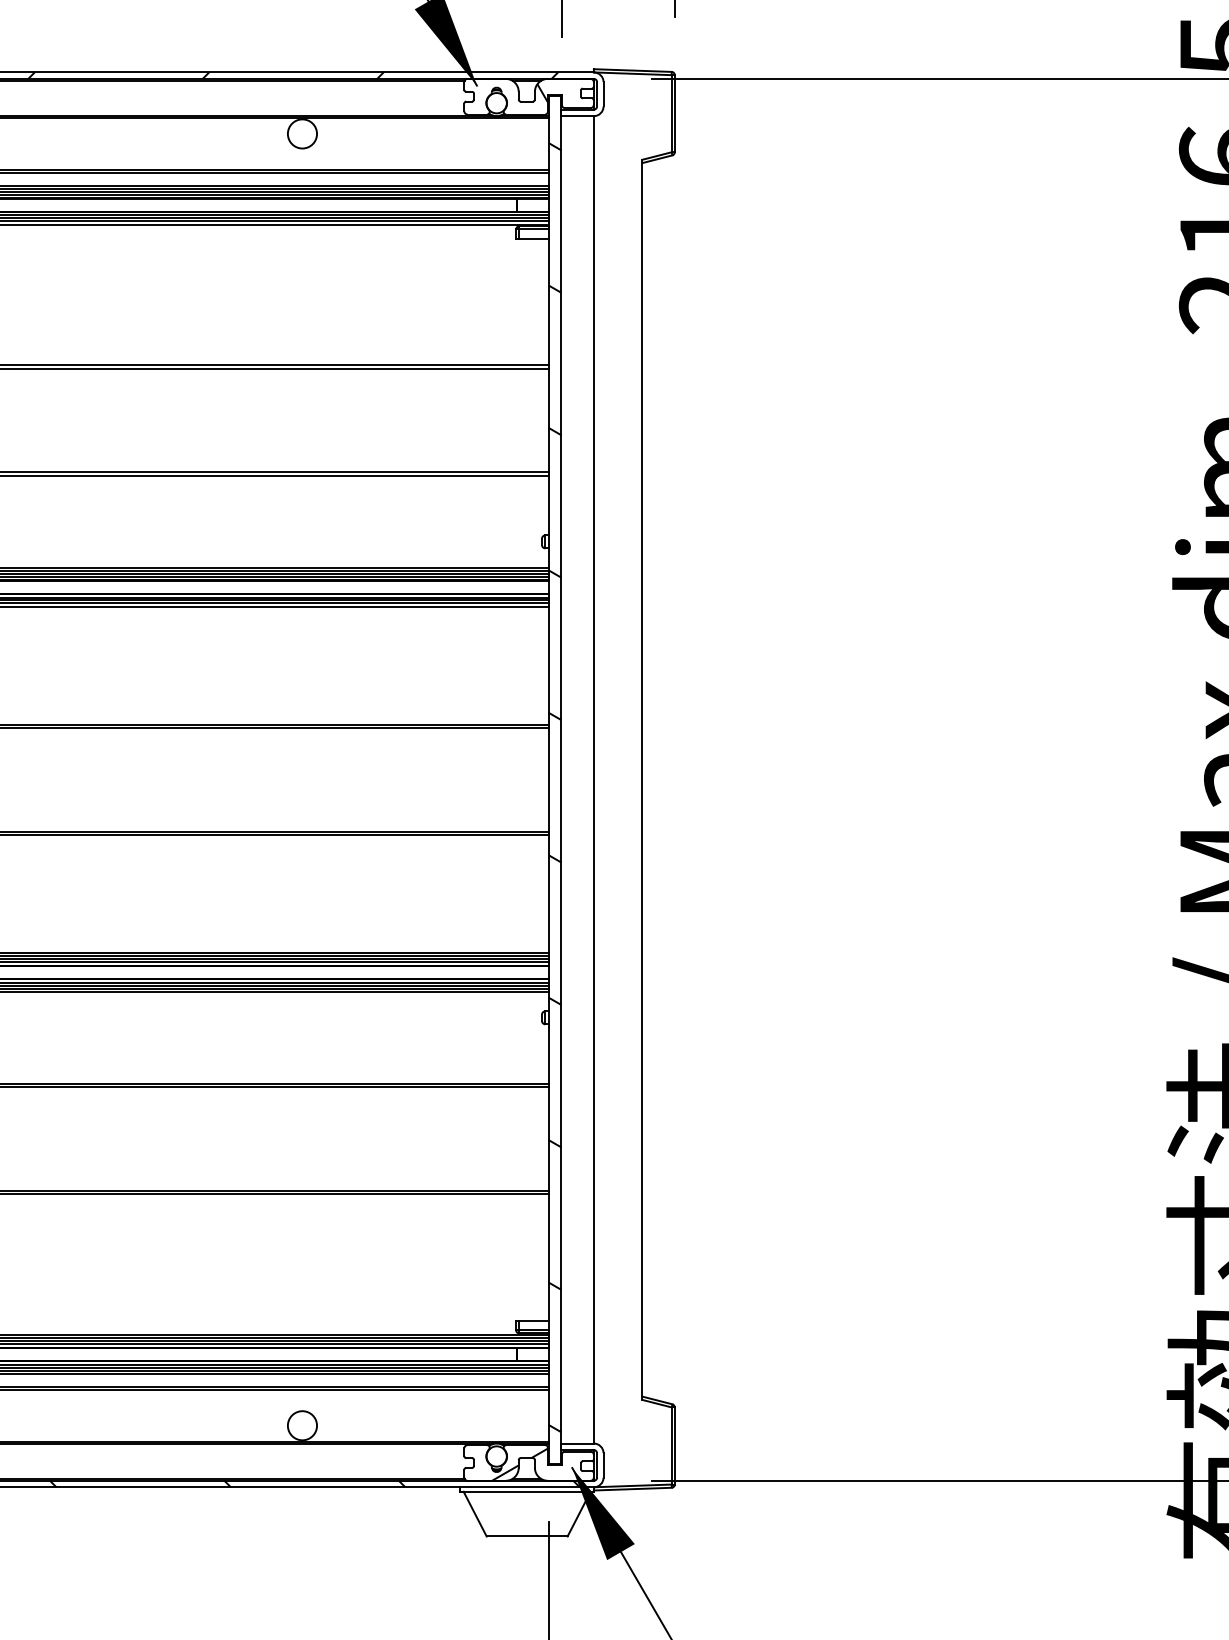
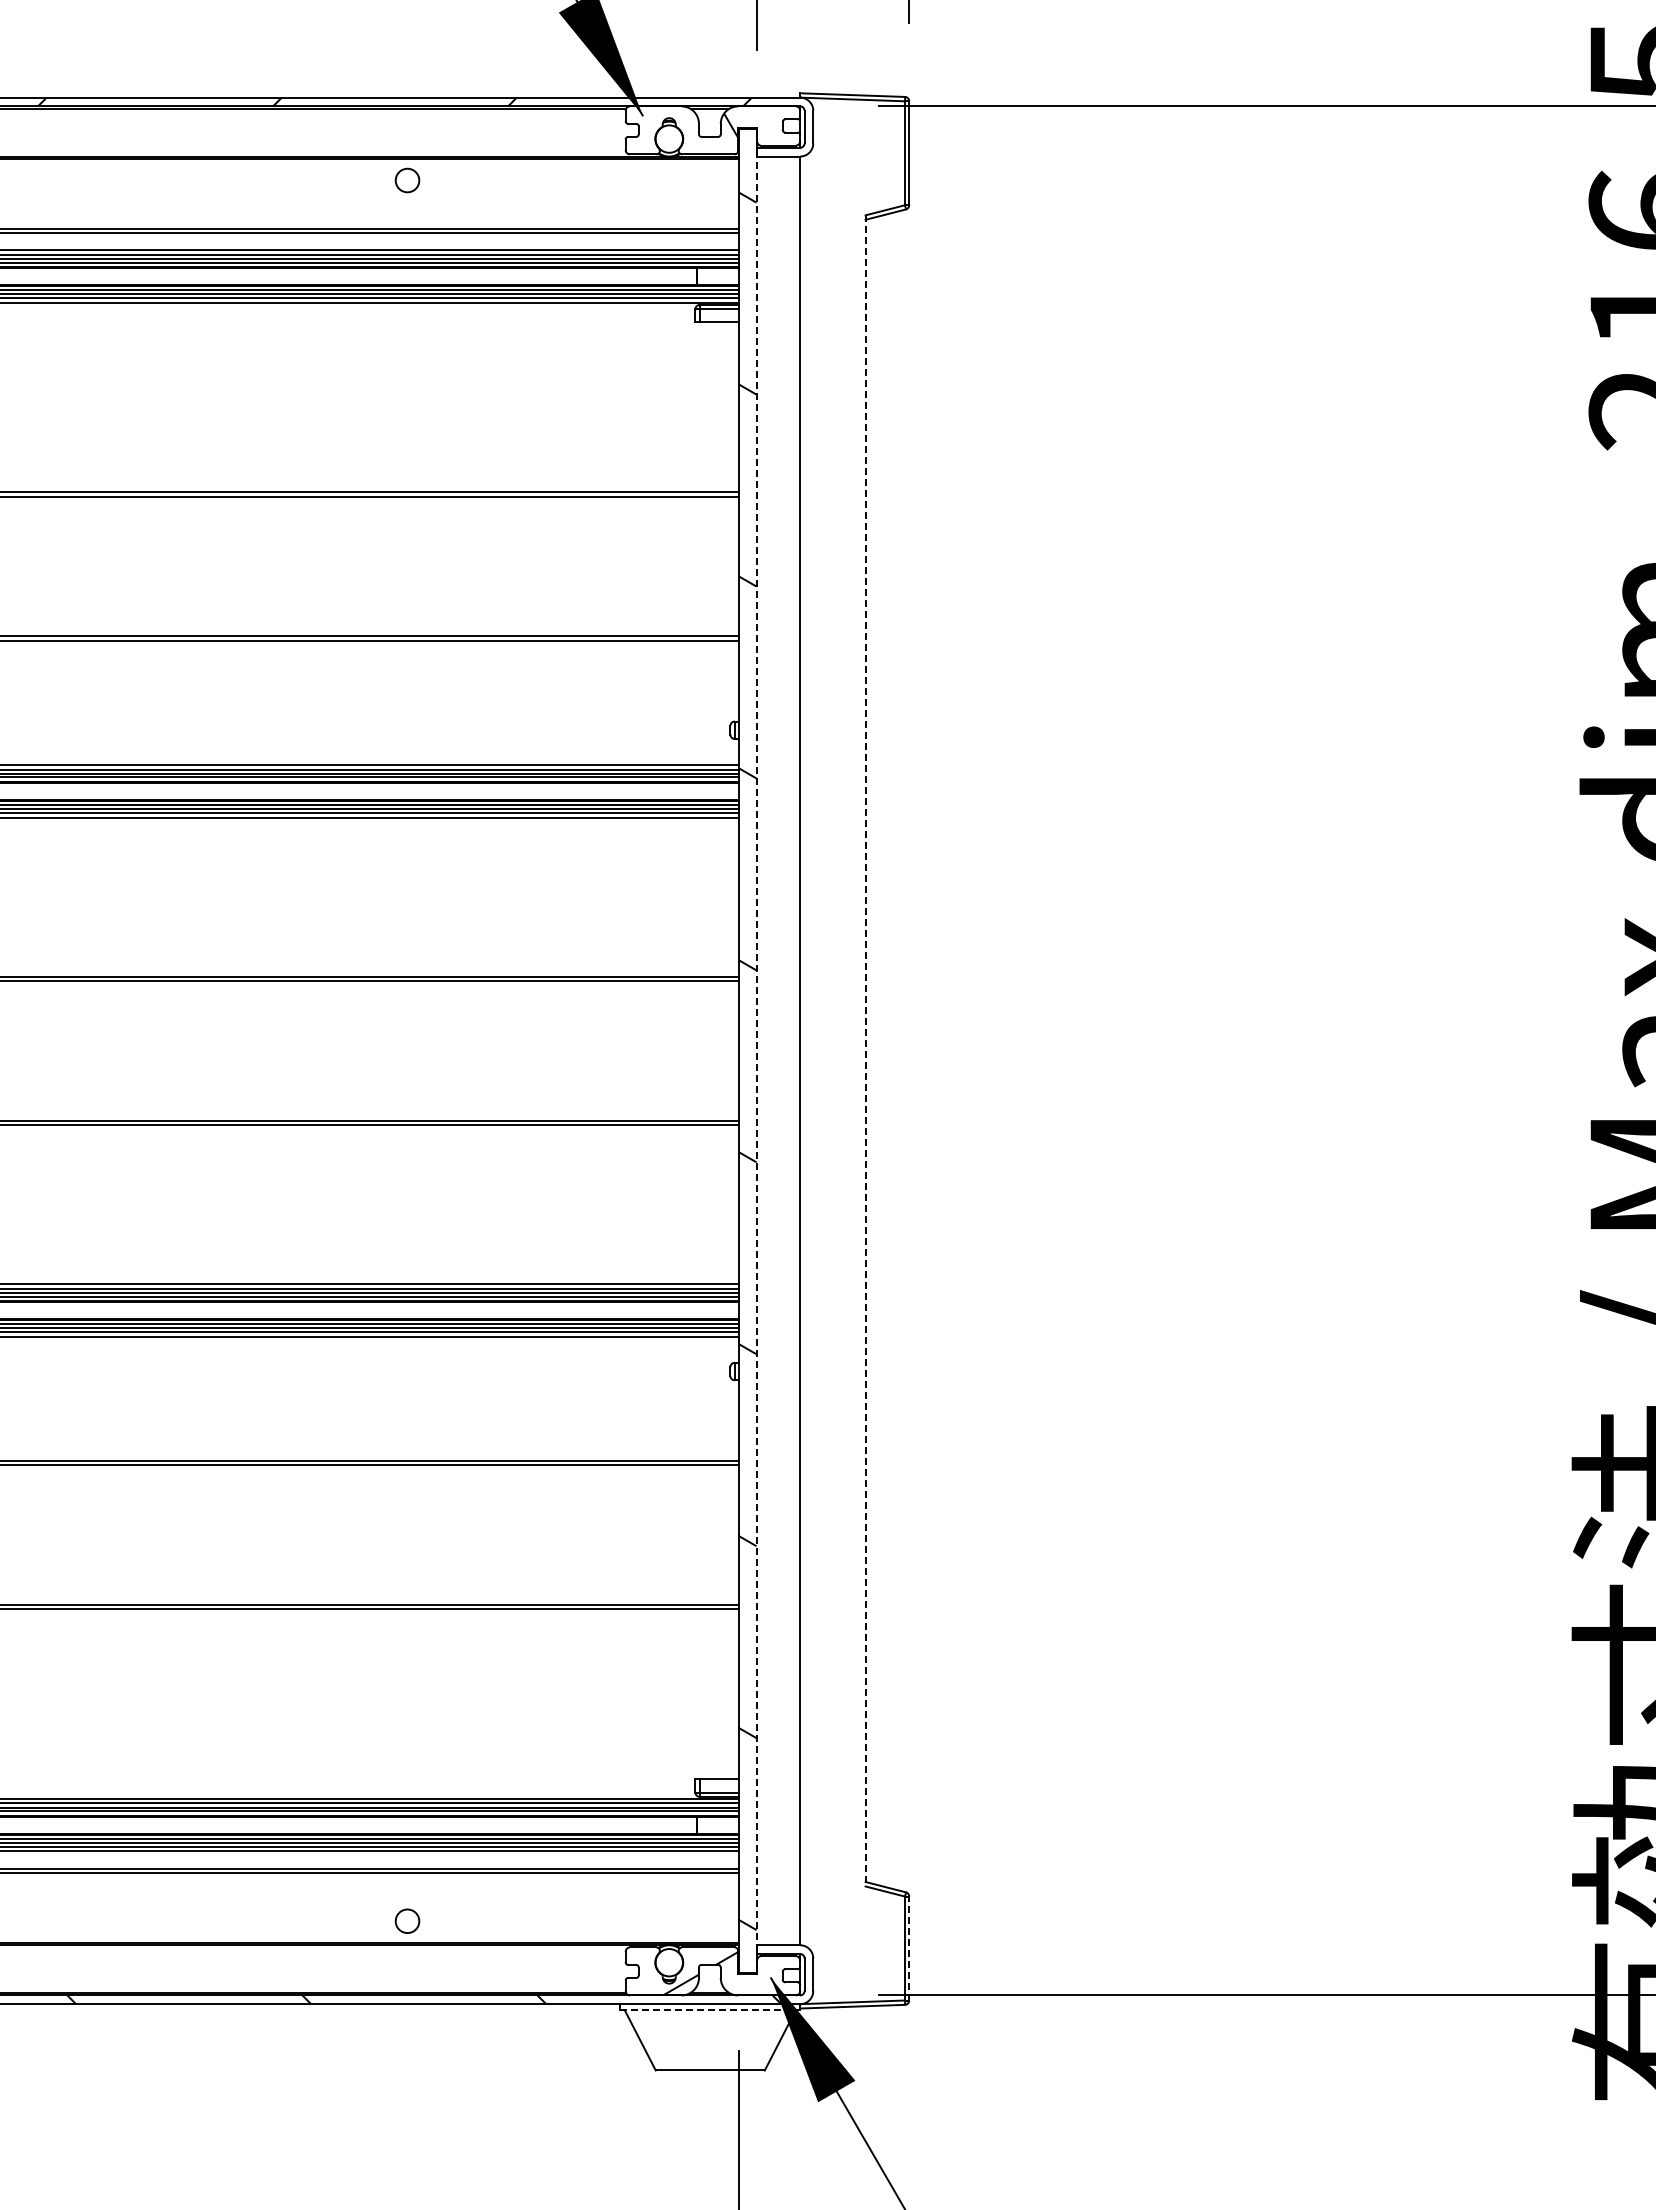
circle: (302, 133) -> (407, 180), size x0.6
line: (561, 779) -> (756, 1050), solid -> dashed
line: (642, 779) -> (865, 1050), solid -> dashed
circle: (302, 1425) -> (407, 1920), size x0.6
line: (674, 1445) -> (909, 1948), solid -> dashed
line: (527, 1491) -> (710, 2010), solid -> dashed

